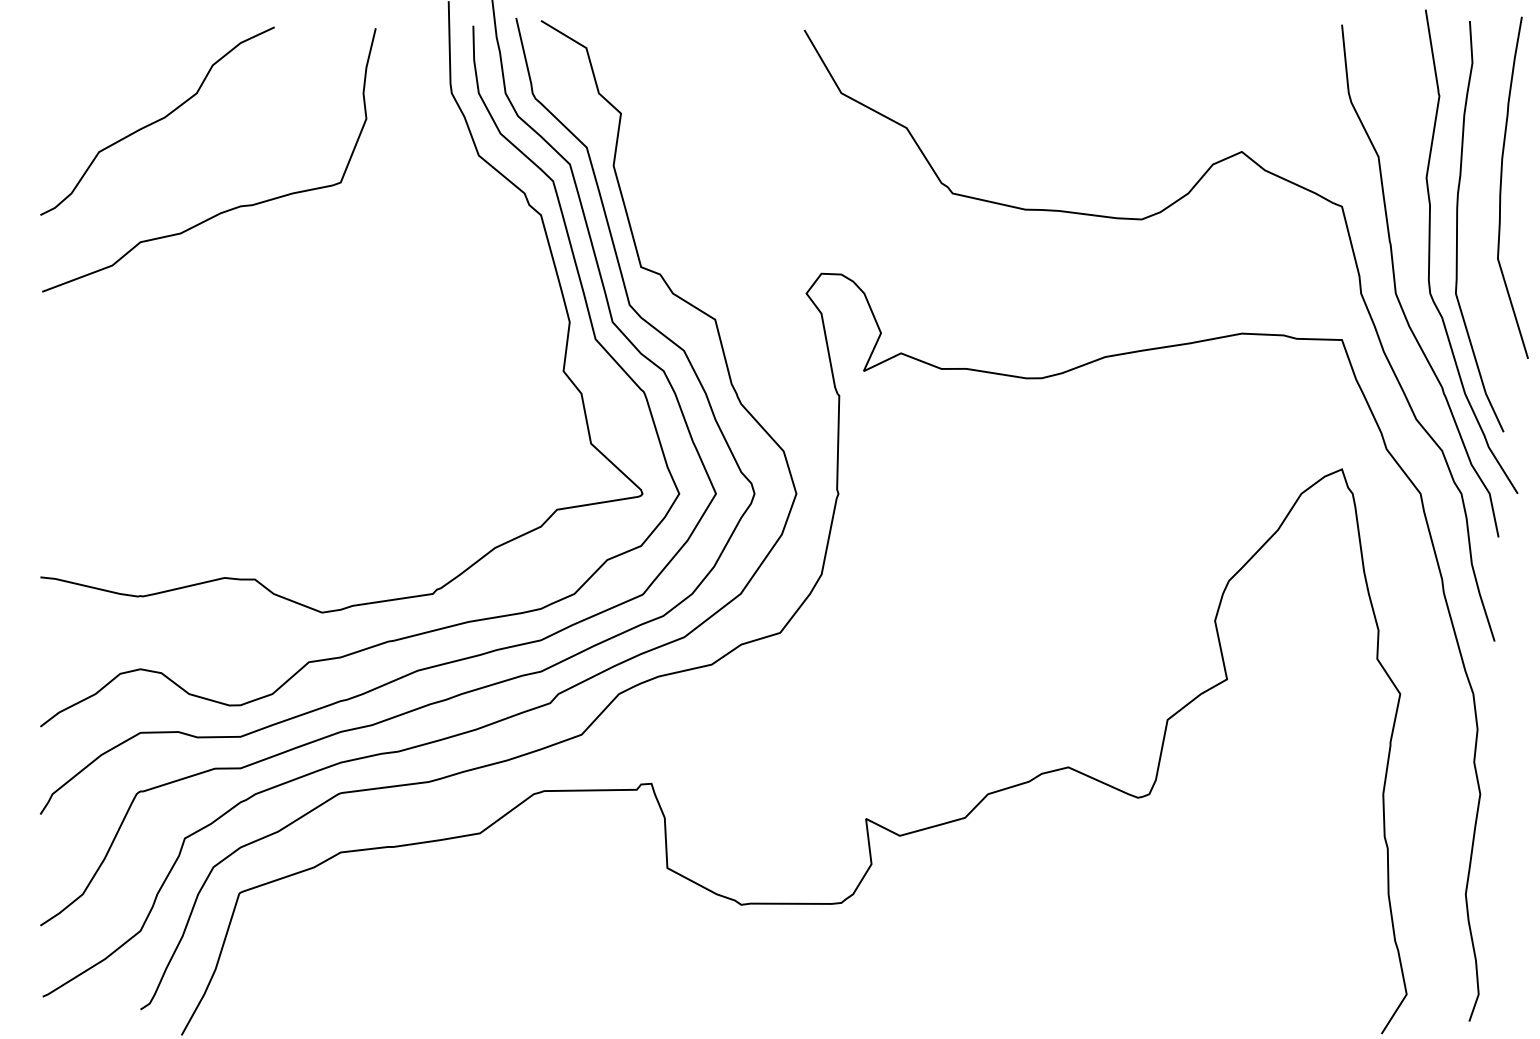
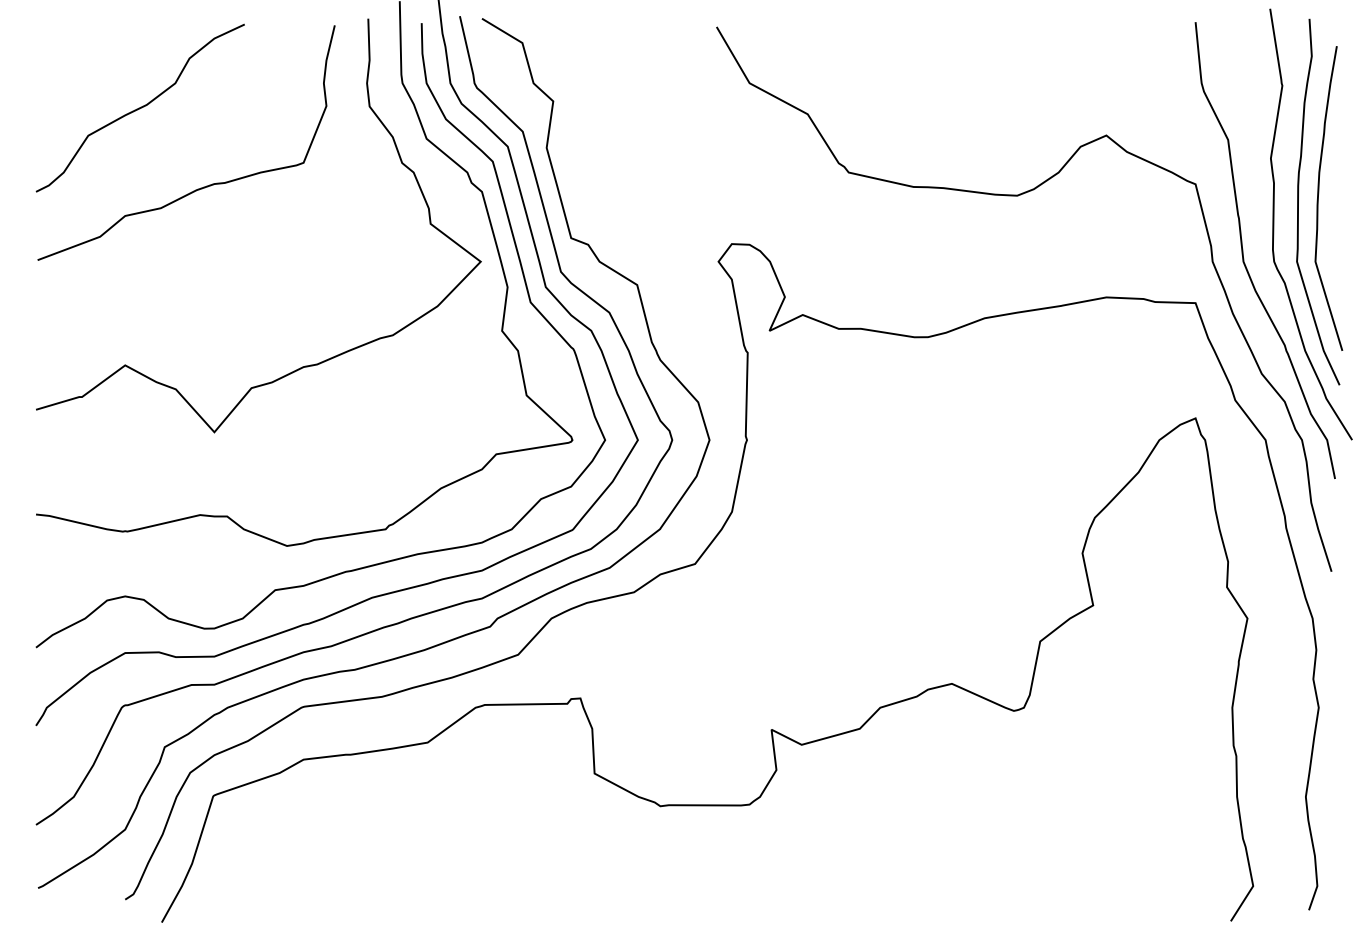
curve: (1501, 187) -> (1318, 198), moved
curve: (342, 410) -> (305, 365), added

